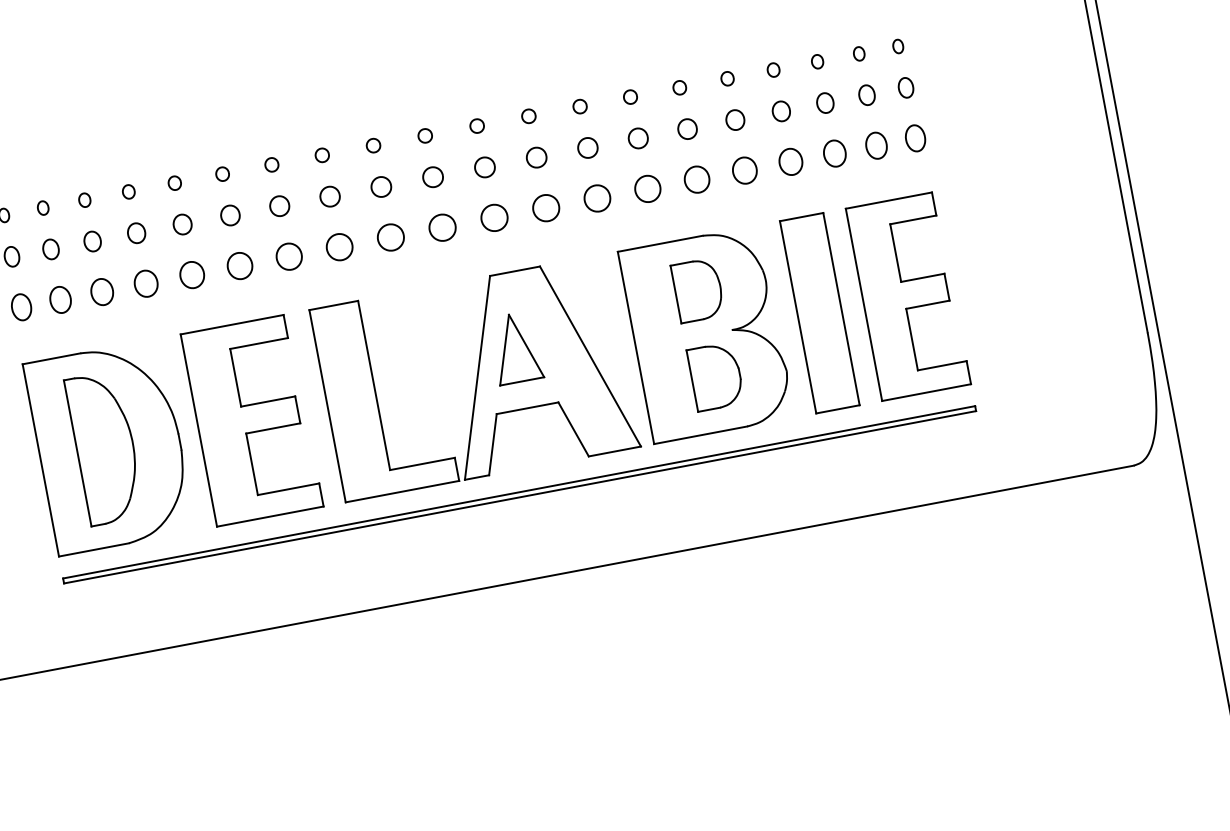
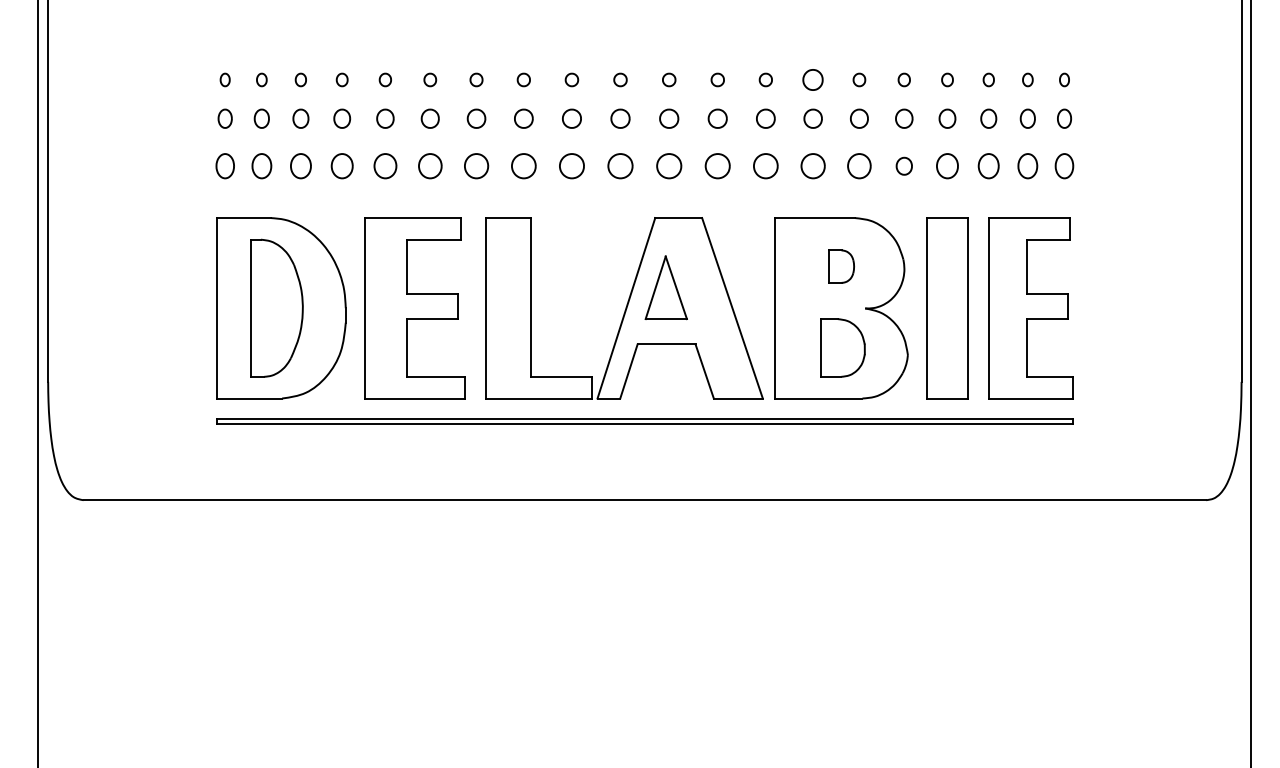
part: (630, 96) -> (813, 79), size x1.6
part: (745, 170) -> (904, 166), size x0.7
part: (698, 290) -> (841, 266), size x0.6

